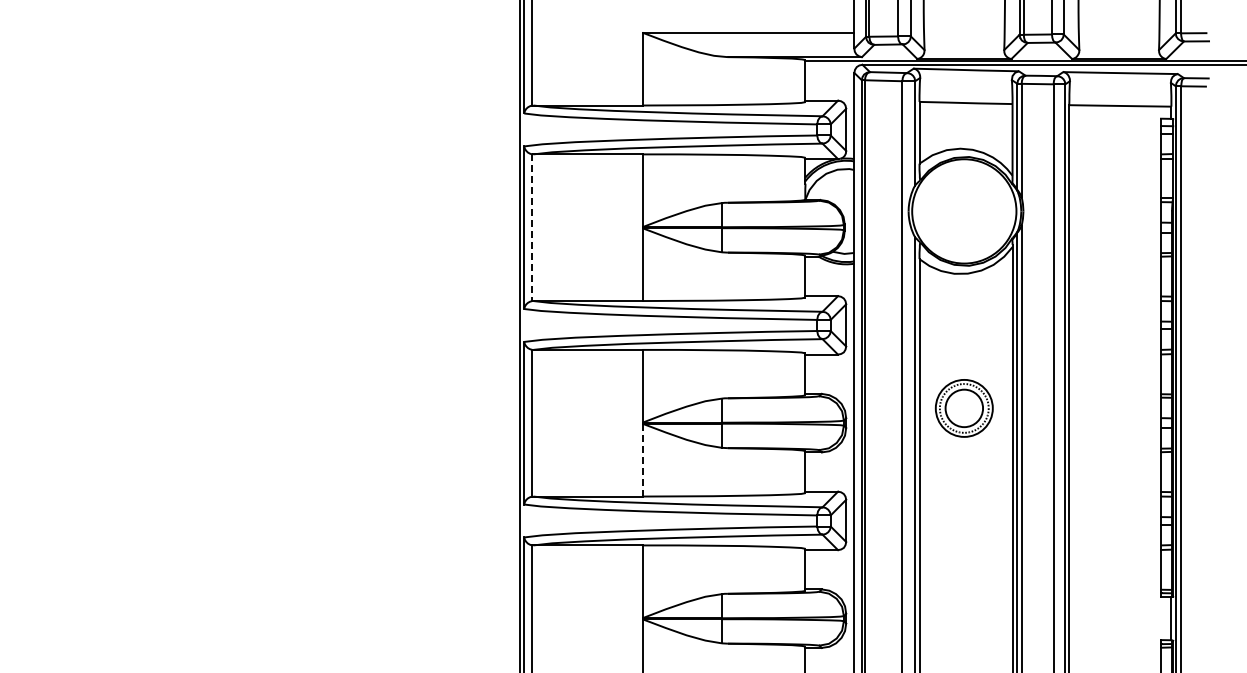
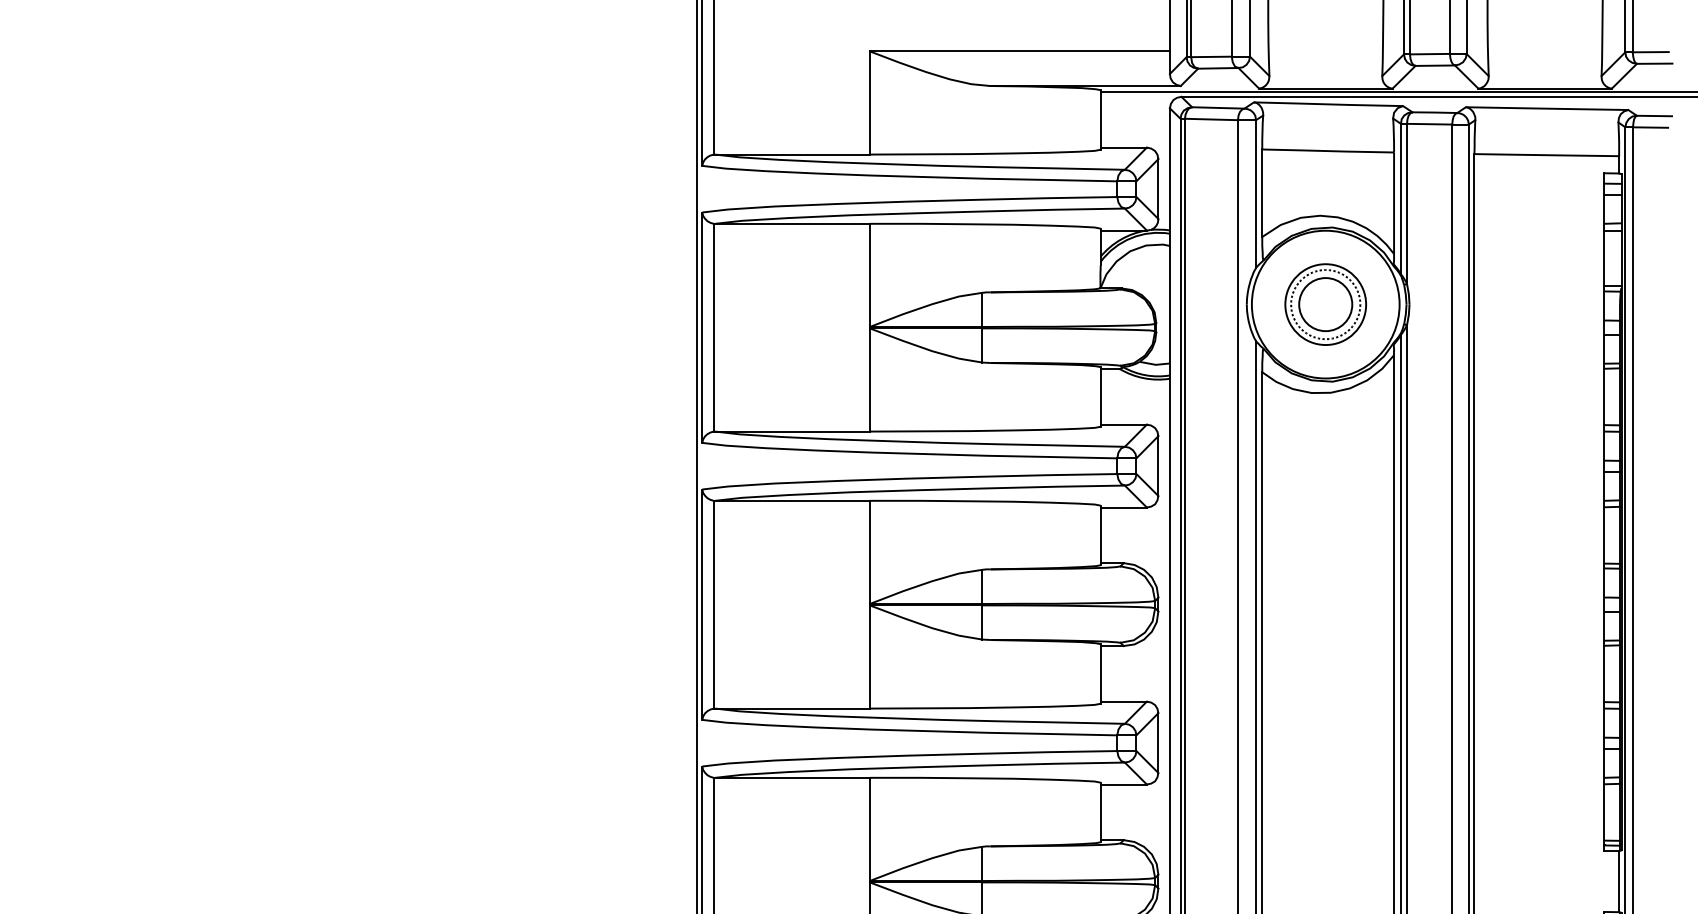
line: (532, 228) -> (713, 328), dashed -> solid
part: (963, 408) -> (1324, 304), moved
line: (642, 459) -> (869, 656), dashed -> solid

